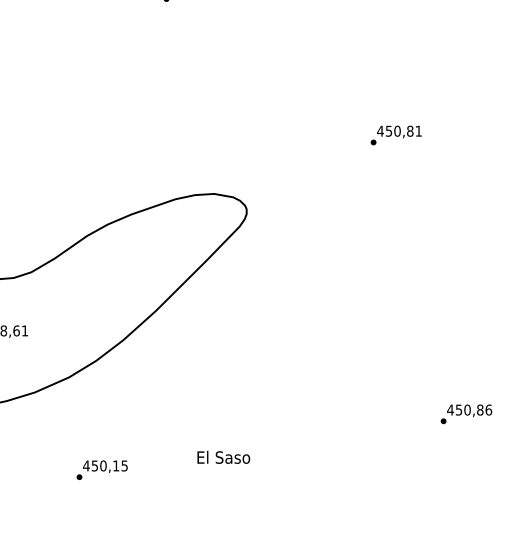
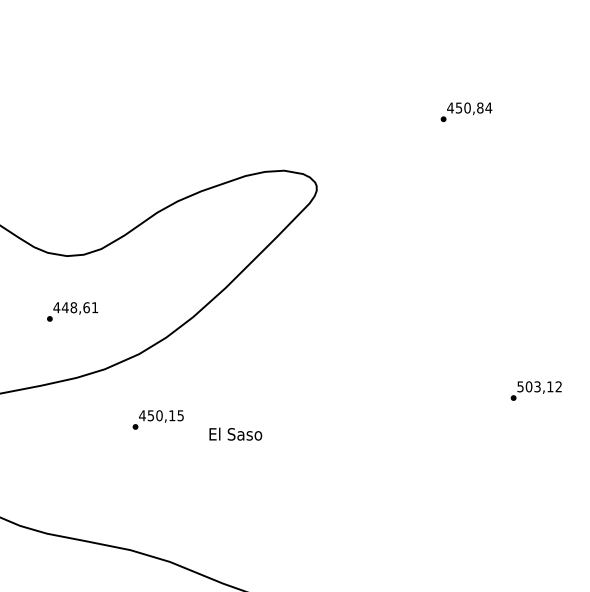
text: (418, 130) -> (488, 107), 450,81 -> 450,84
text: (469, 409) -> (539, 386), 450,86 -> 503,12
text: (223, 456) -> (235, 433), moved
text: (101, 469) -> (157, 419), moved

